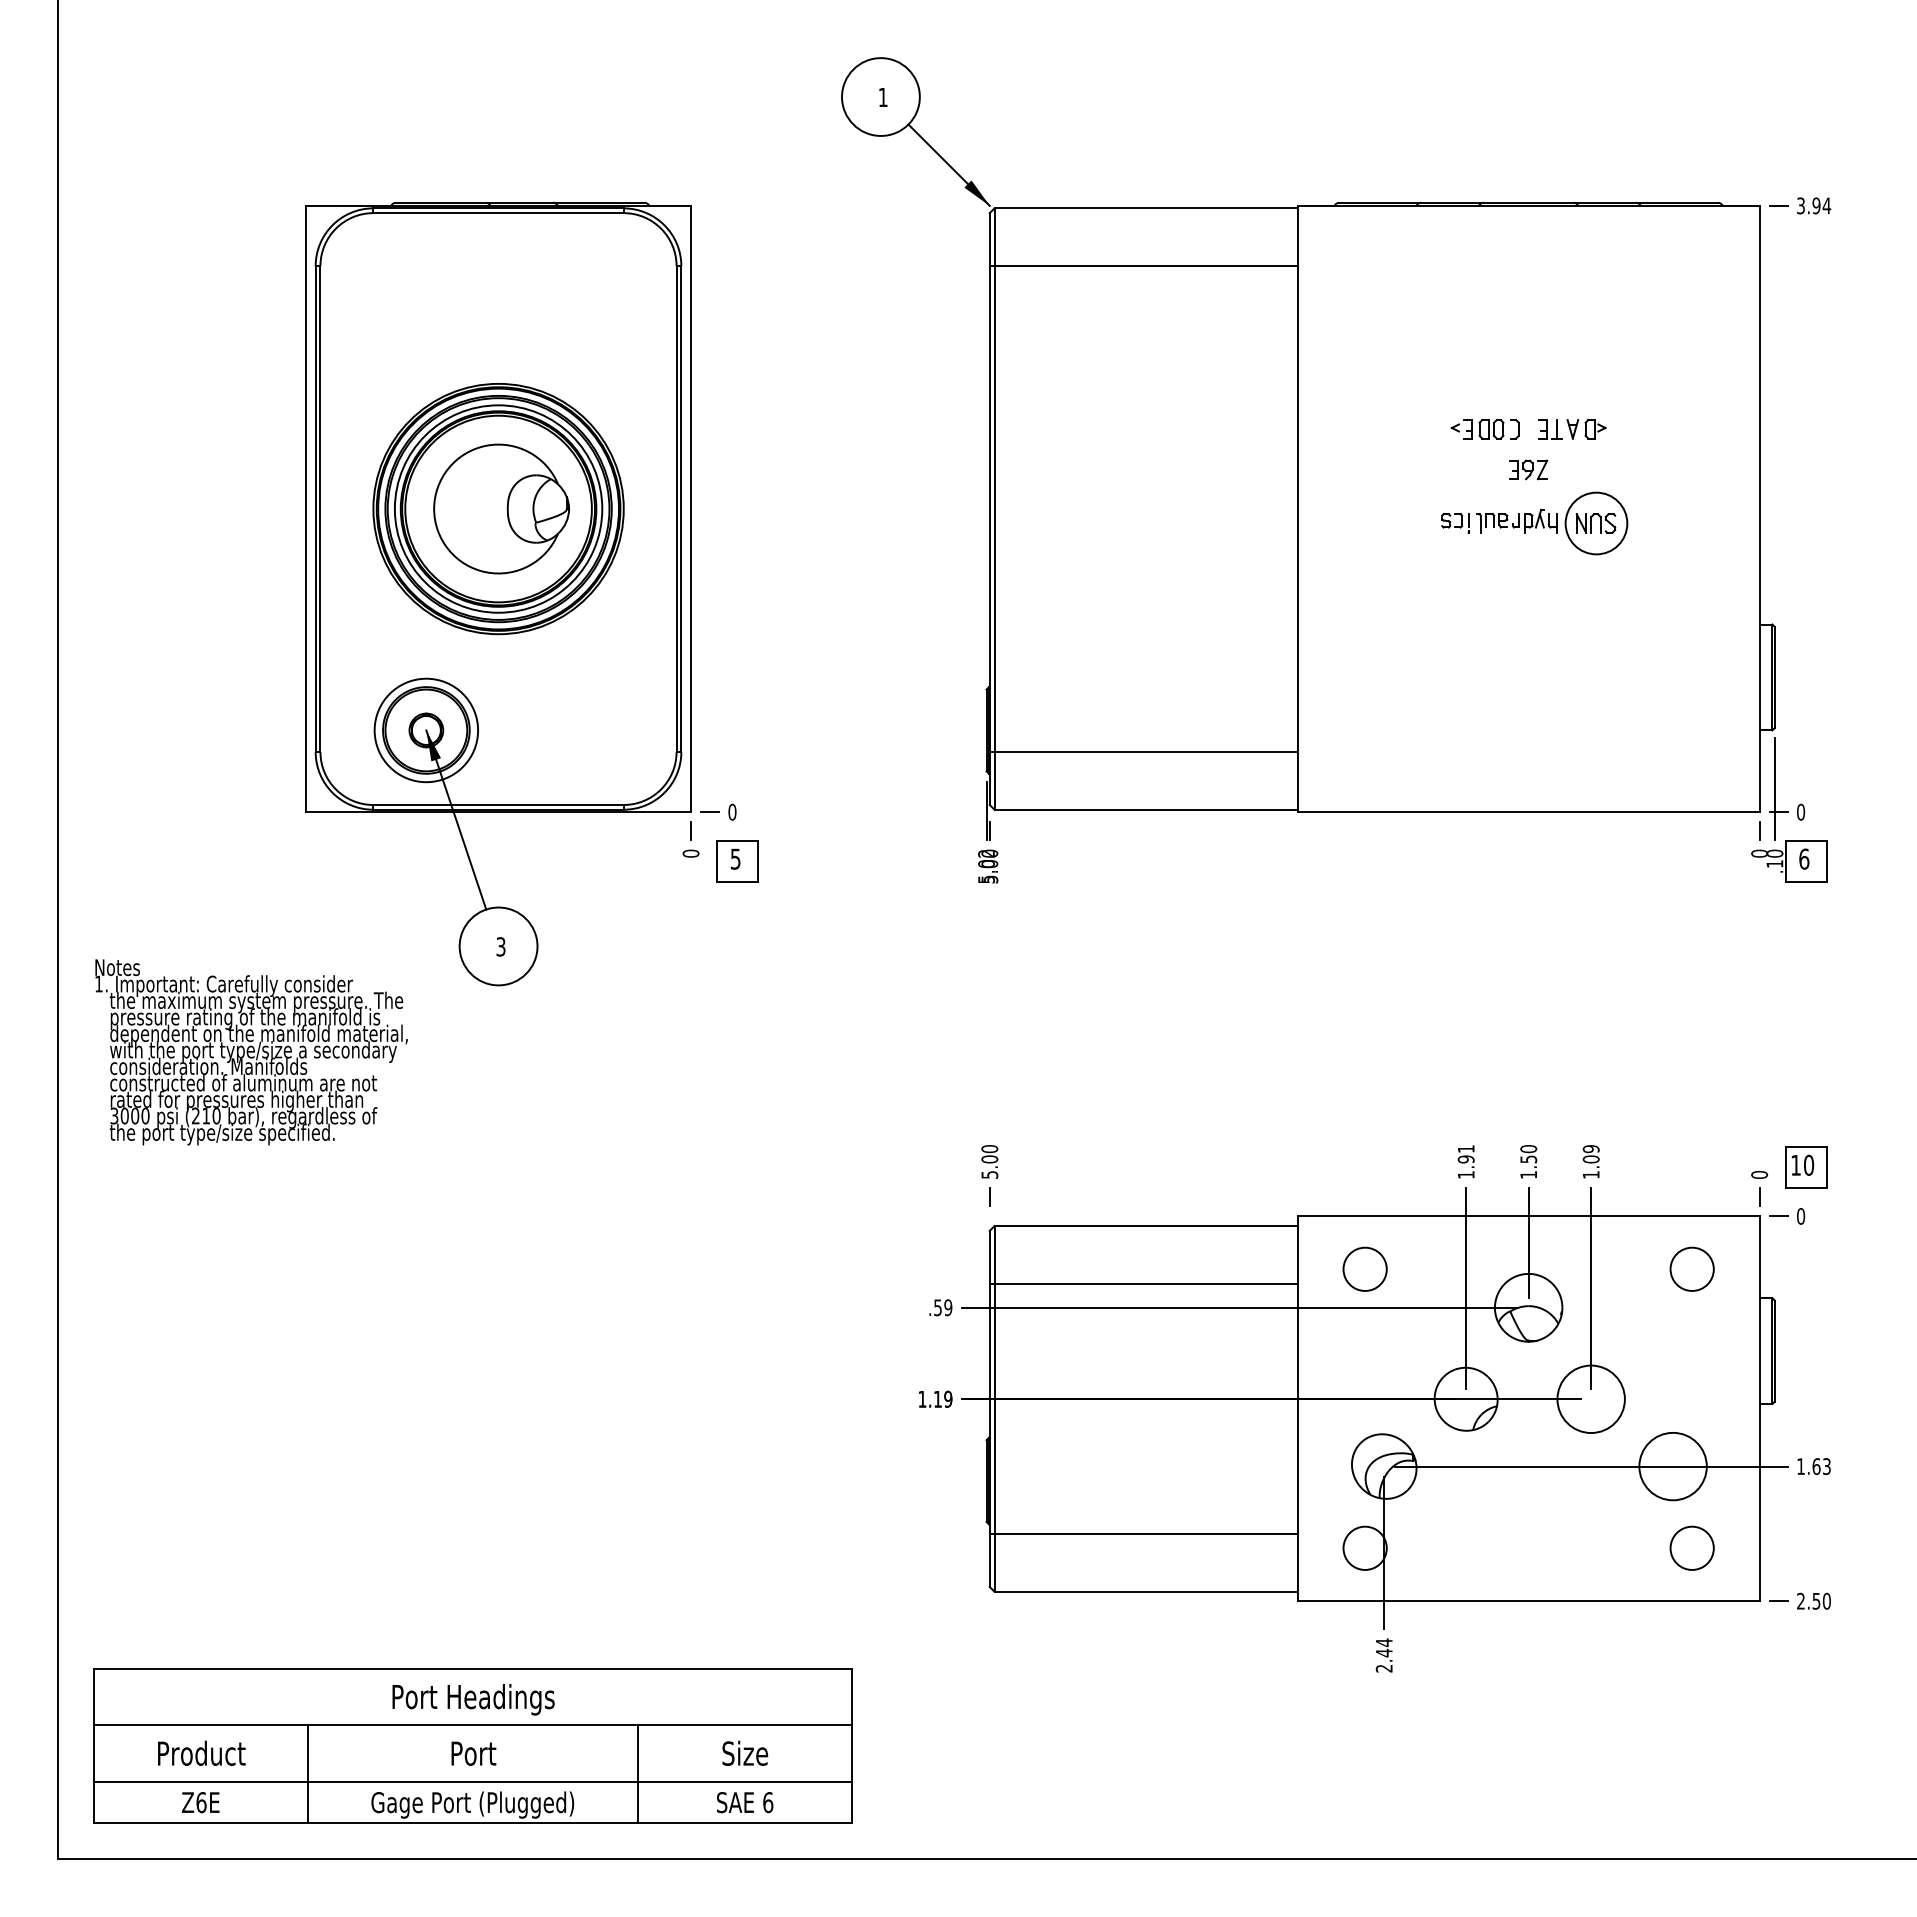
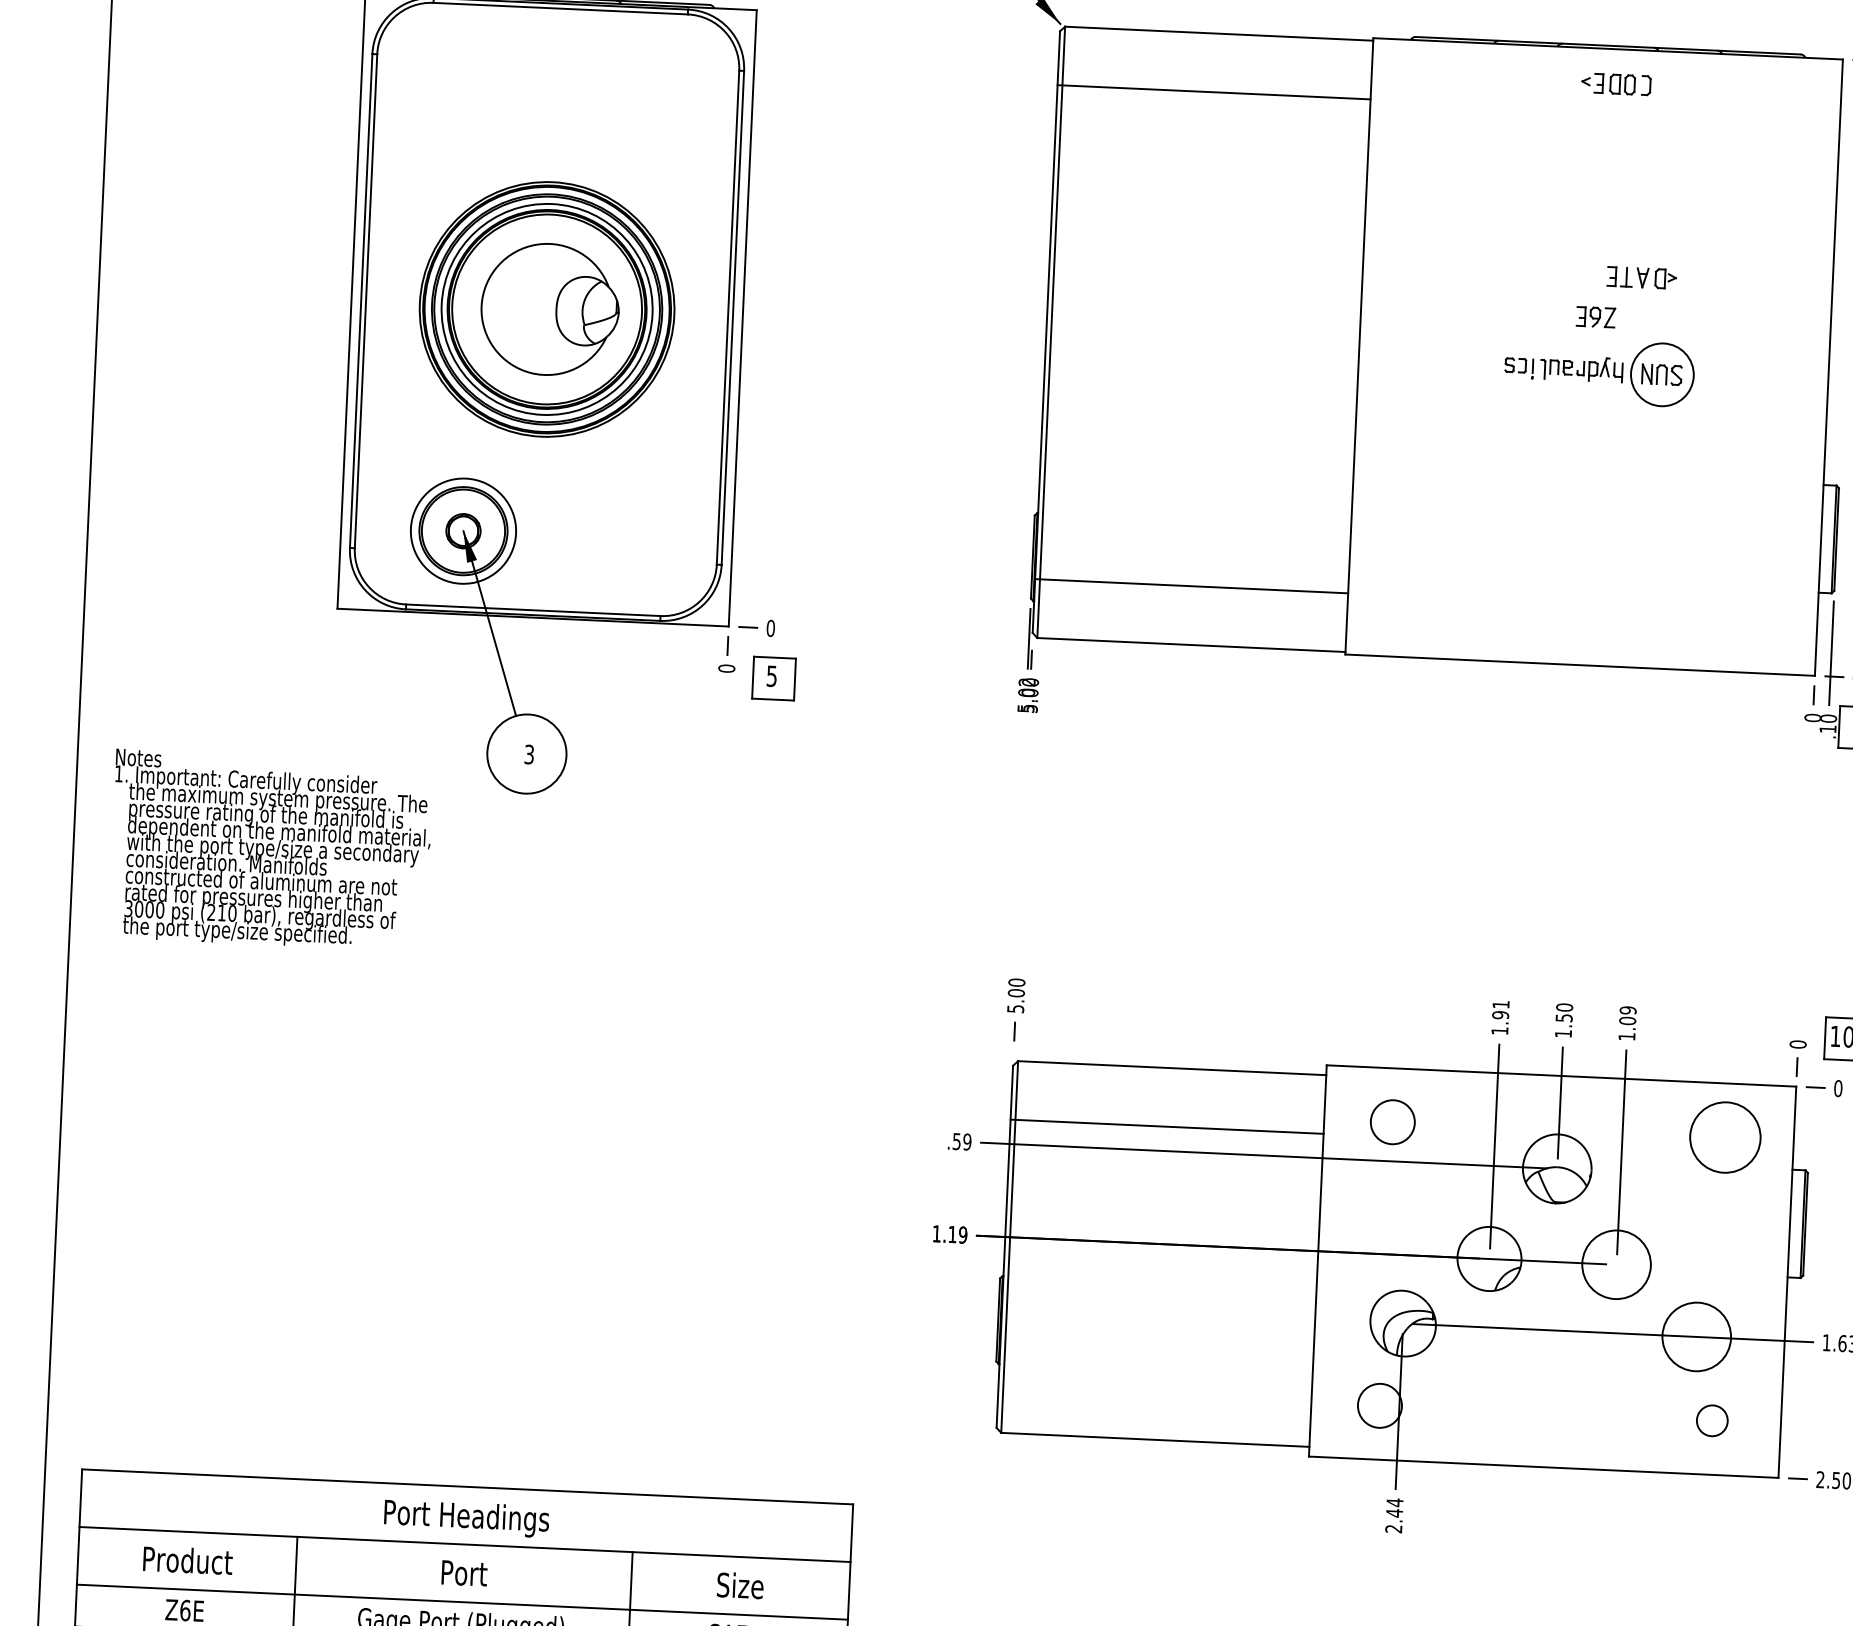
part: (1484, 429) -> (1615, 84), moved
circle: (1691, 1268) -> (1724, 1136), size x1.6
line: (1143, 1534) -> (1155, 1381), removed
circle: (1691, 1547) -> (1711, 1420), size x0.7

